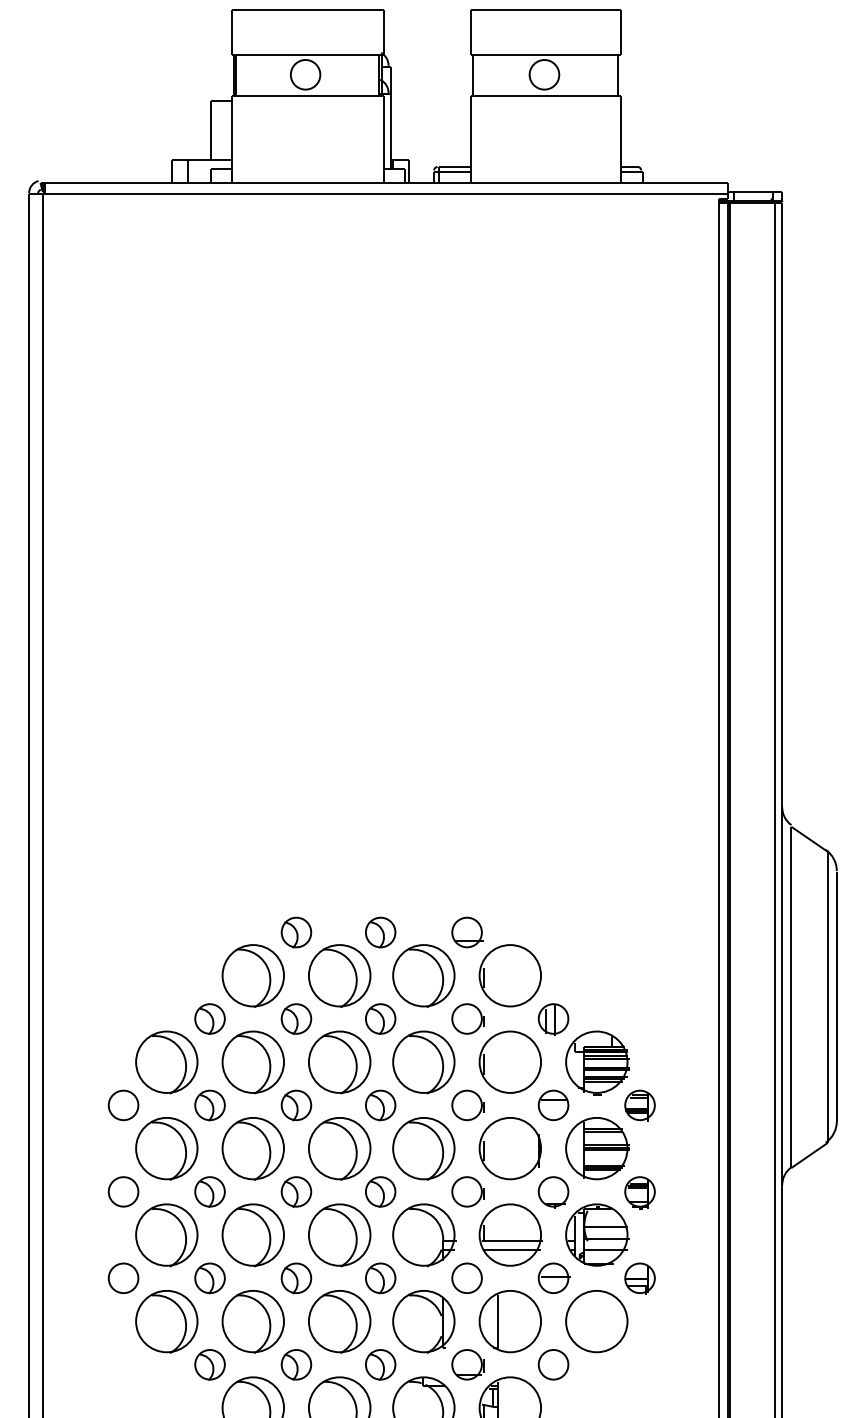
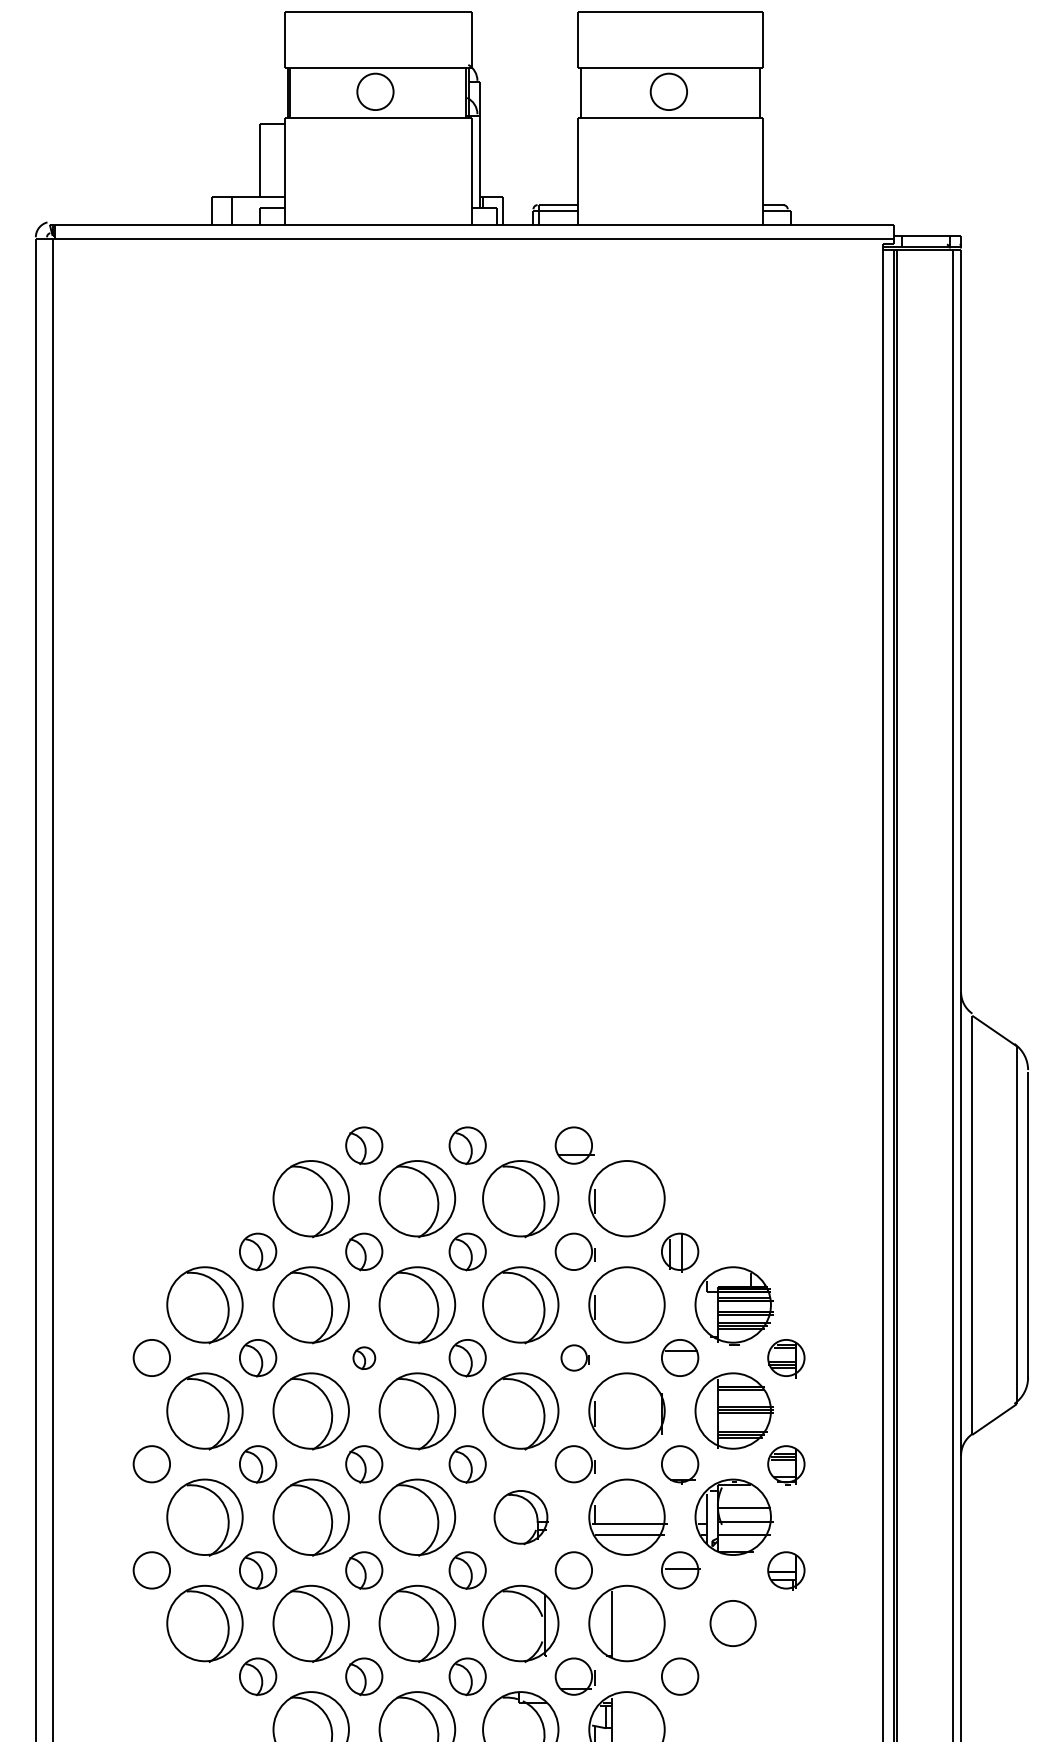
part: (296, 1105) -> (364, 1358), size x0.6
part: (467, 1105) -> (574, 1357), size x0.7
part: (424, 1235) -> (521, 1517), size x0.7
part: (596, 1321) -> (732, 1623), size x0.6

